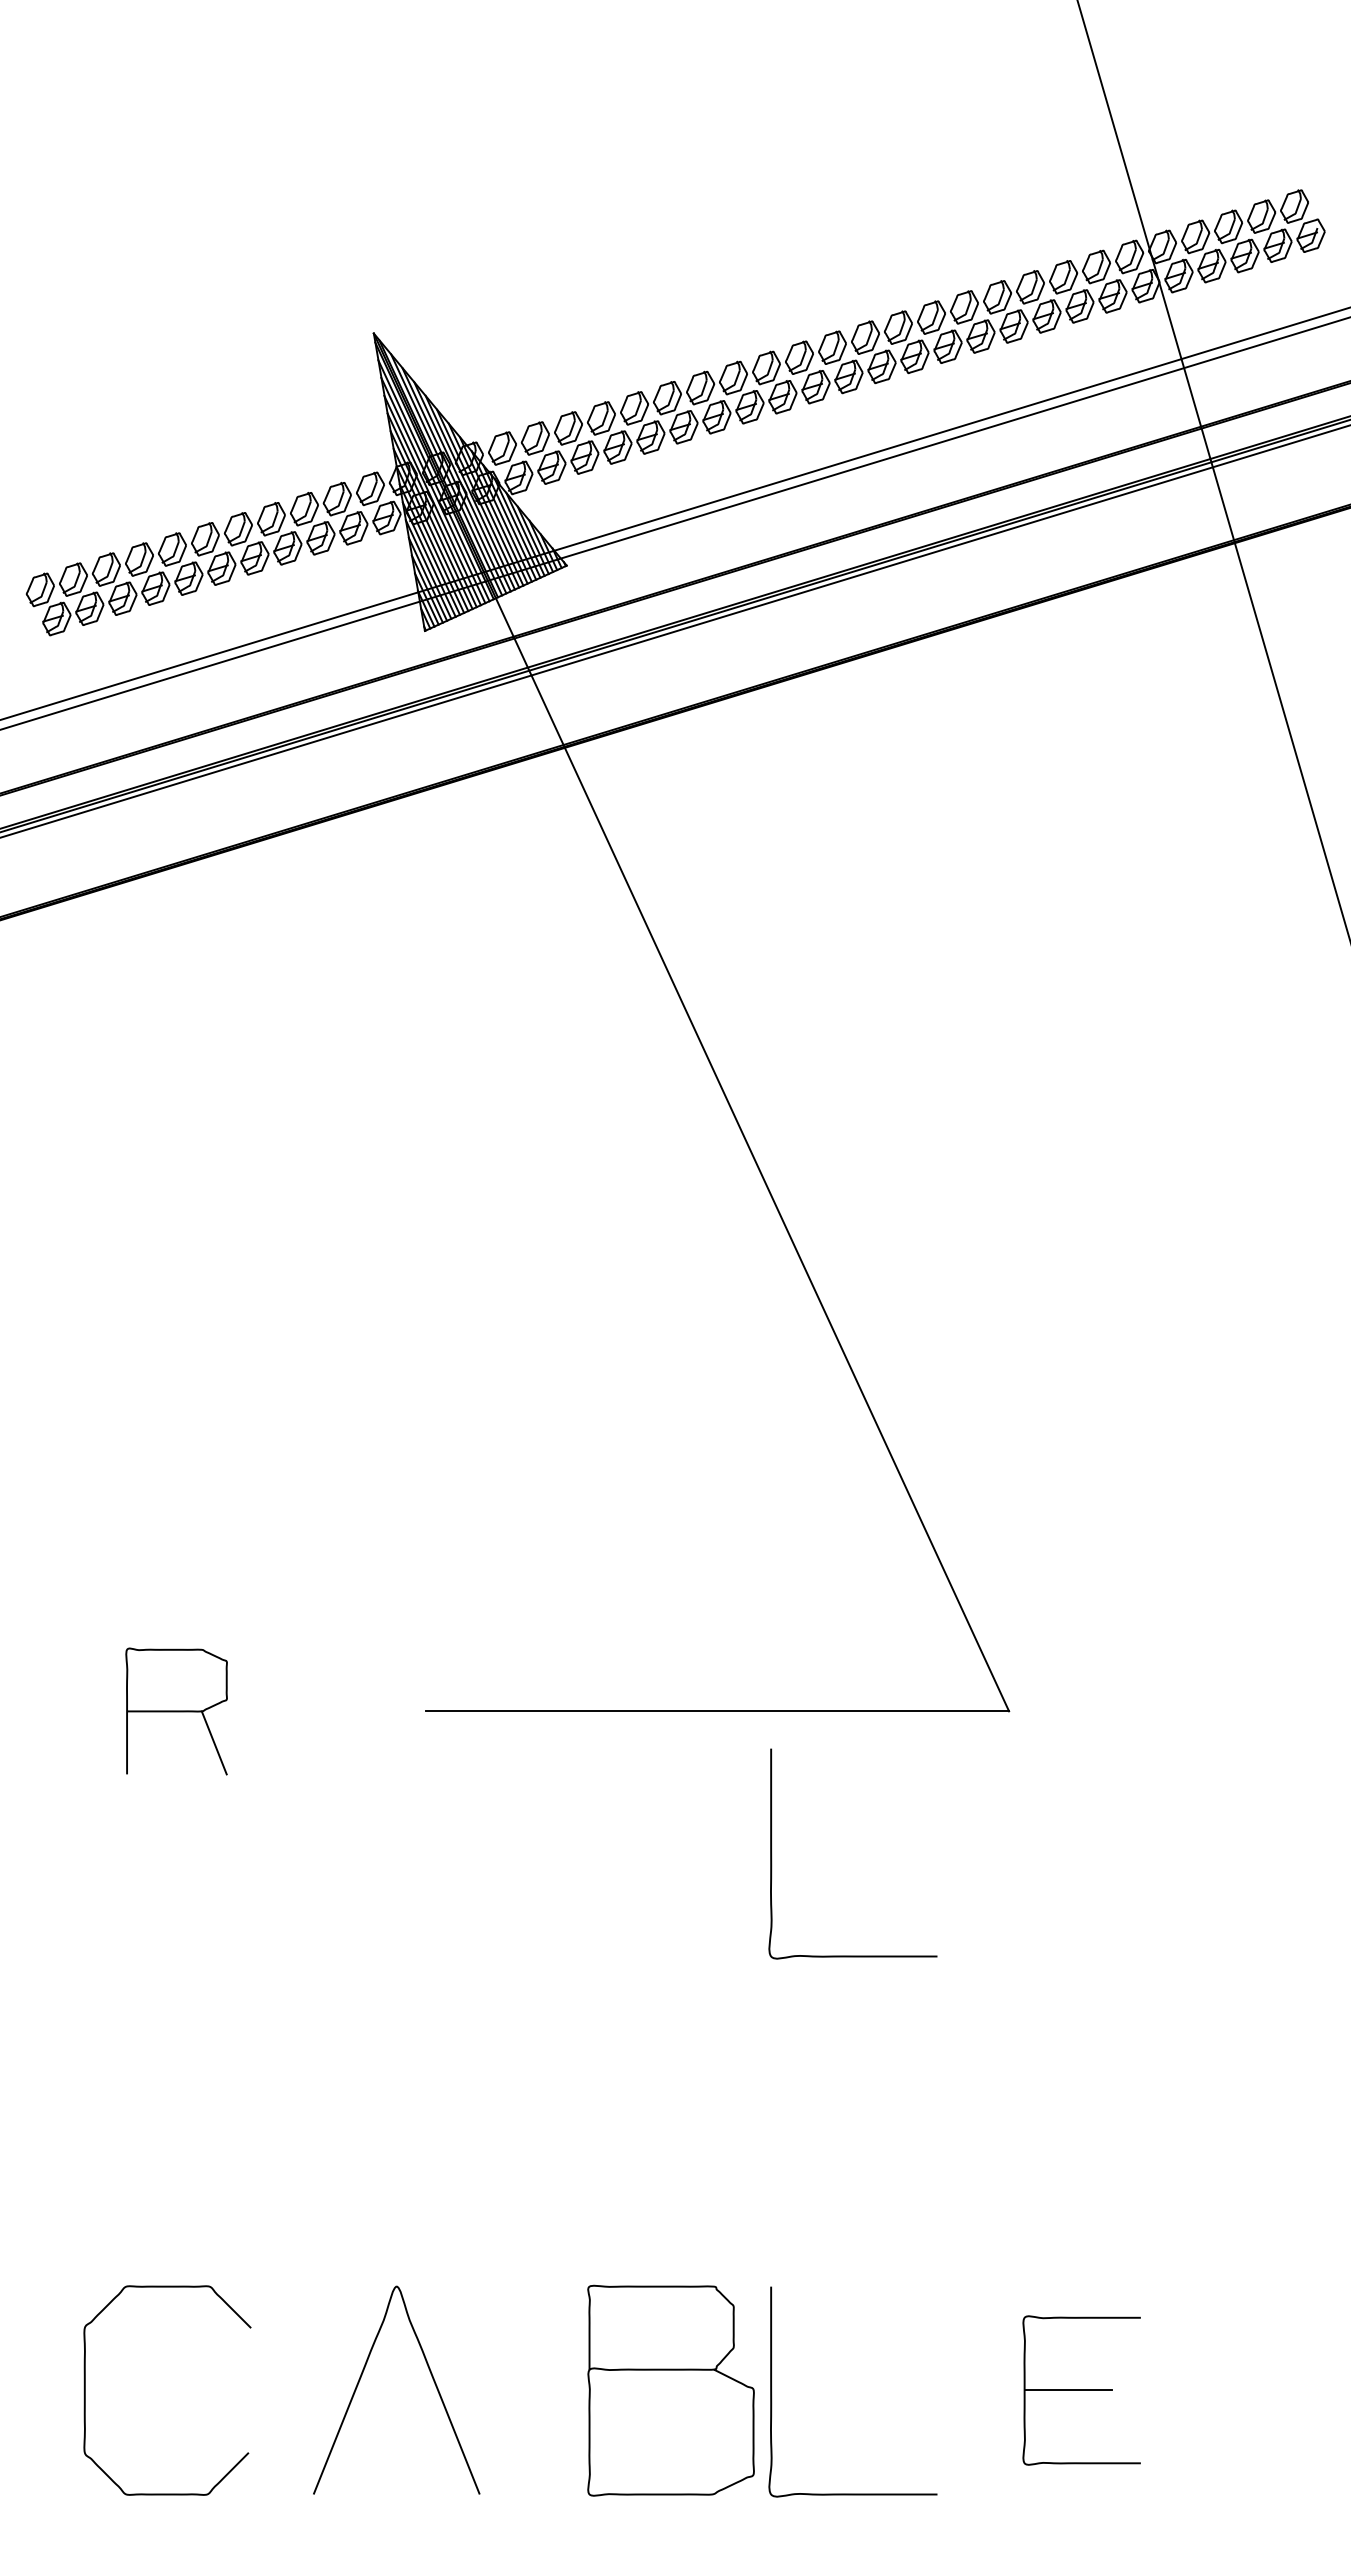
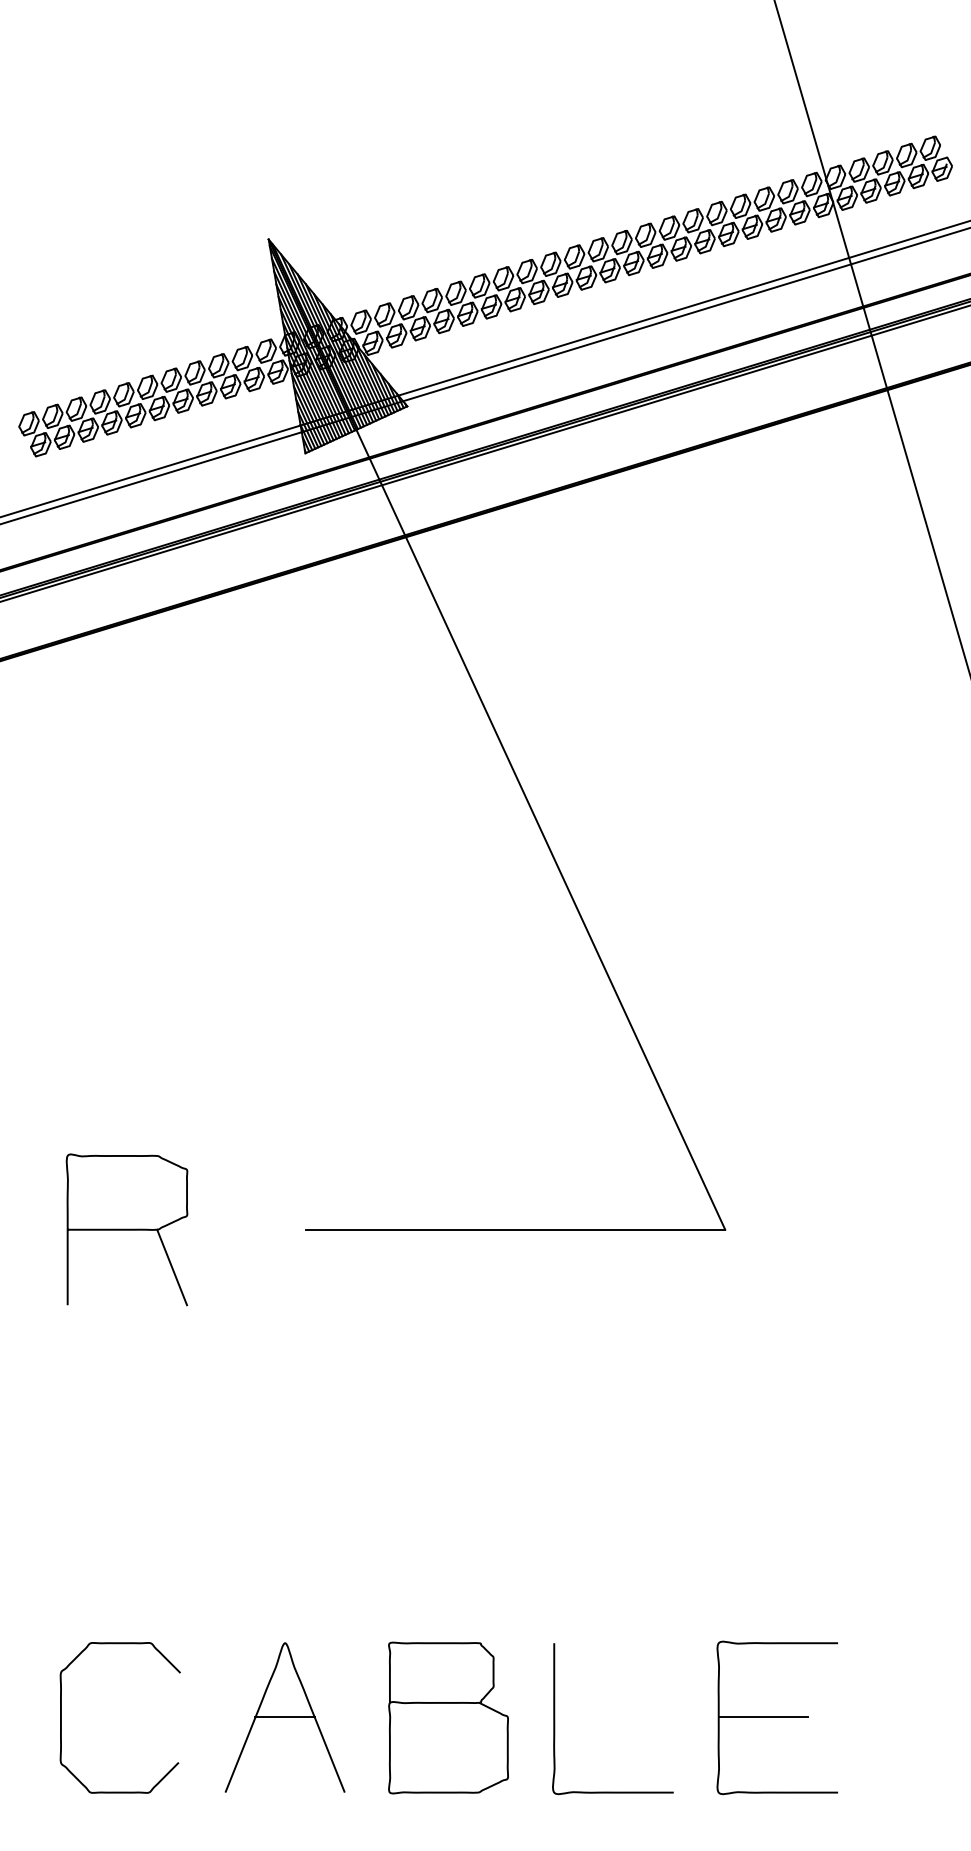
part: (176, 1711) -> (126, 1229), size x1.67
curve: (772, 1853) -> (555, 1331), removed
curve: (670, 2370) -> (448, 1703), moved
line: (396, 2389) -> (284, 1717), added
part: (1081, 2390) -> (777, 1717), size x1.43

